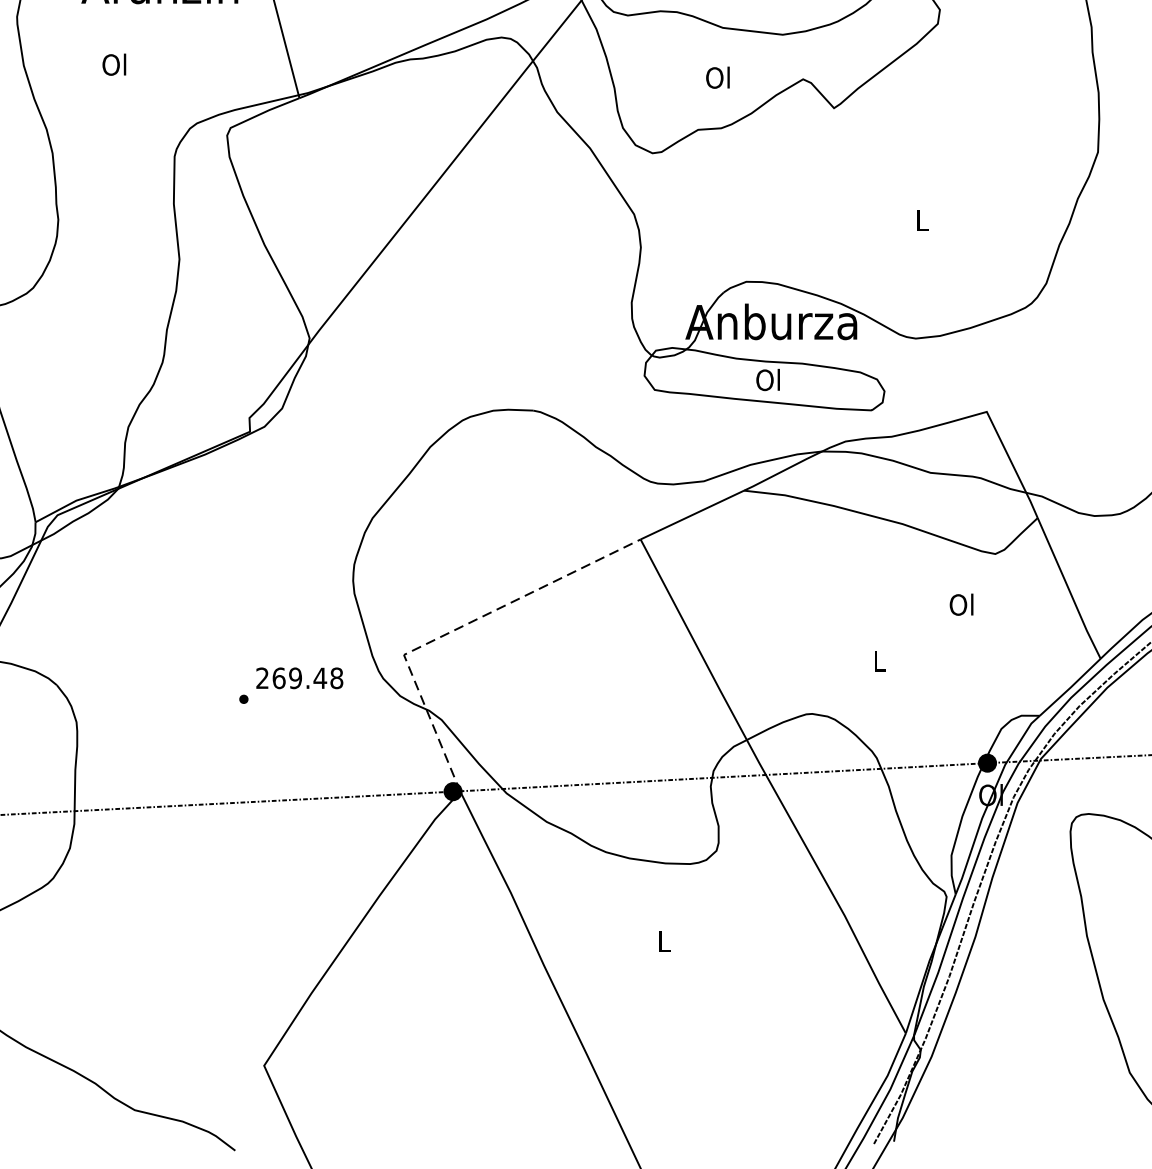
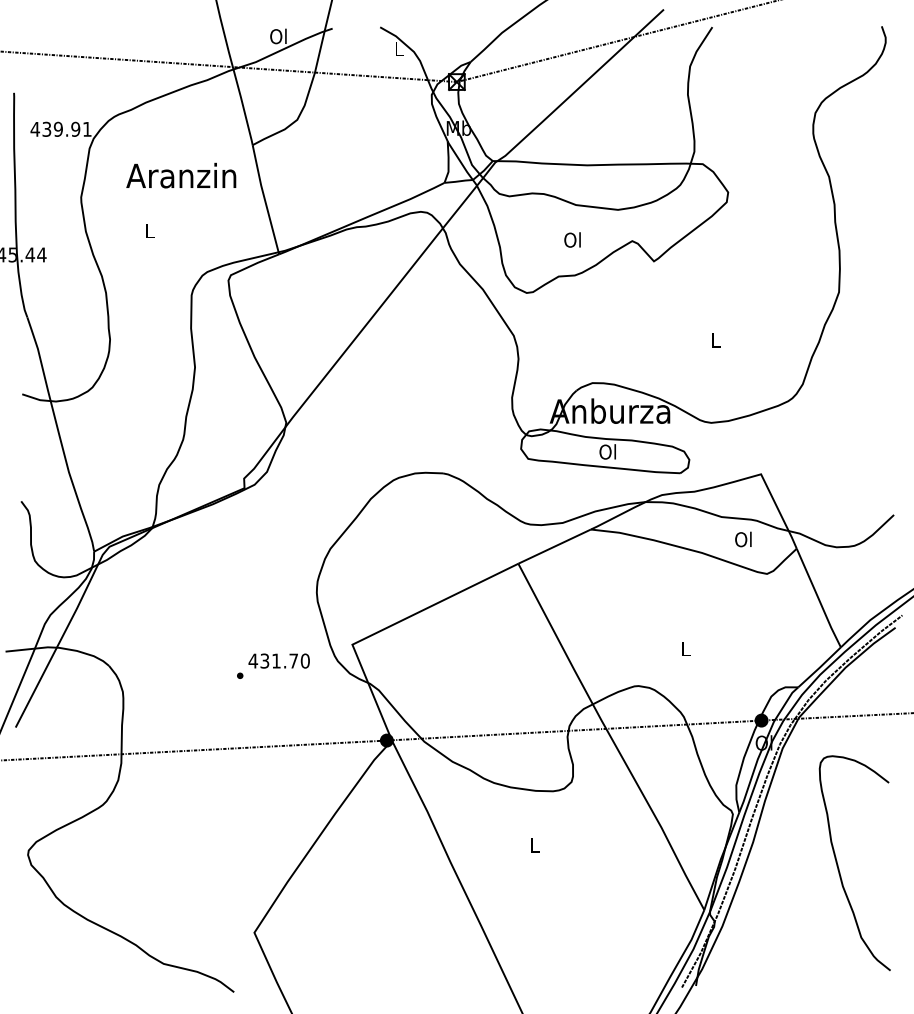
text: (114, 64) -> (149, 230), Ol -> L
text: (961, 604) -> (743, 539), moved
line: (455, 630) -> (388, 627), dashed -> solid
text: (298, 677) -> (278, 660), 269.48 -> 431.70

